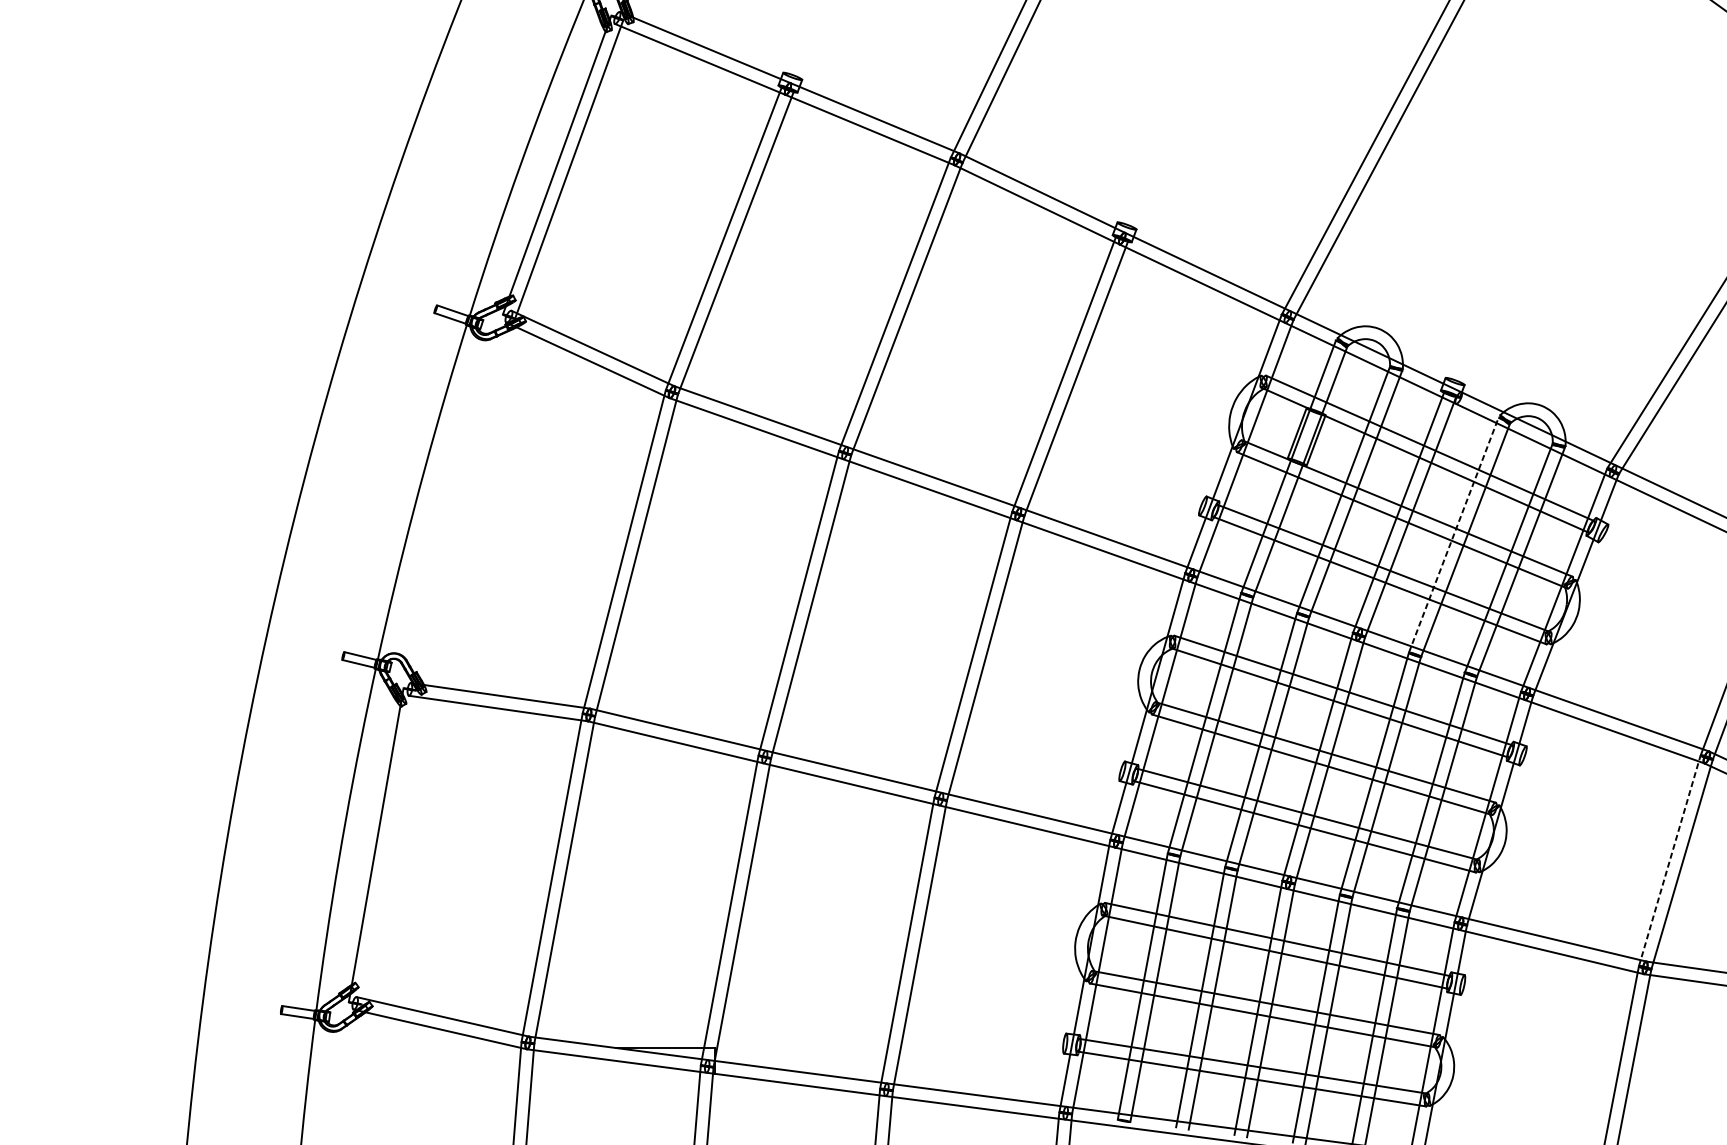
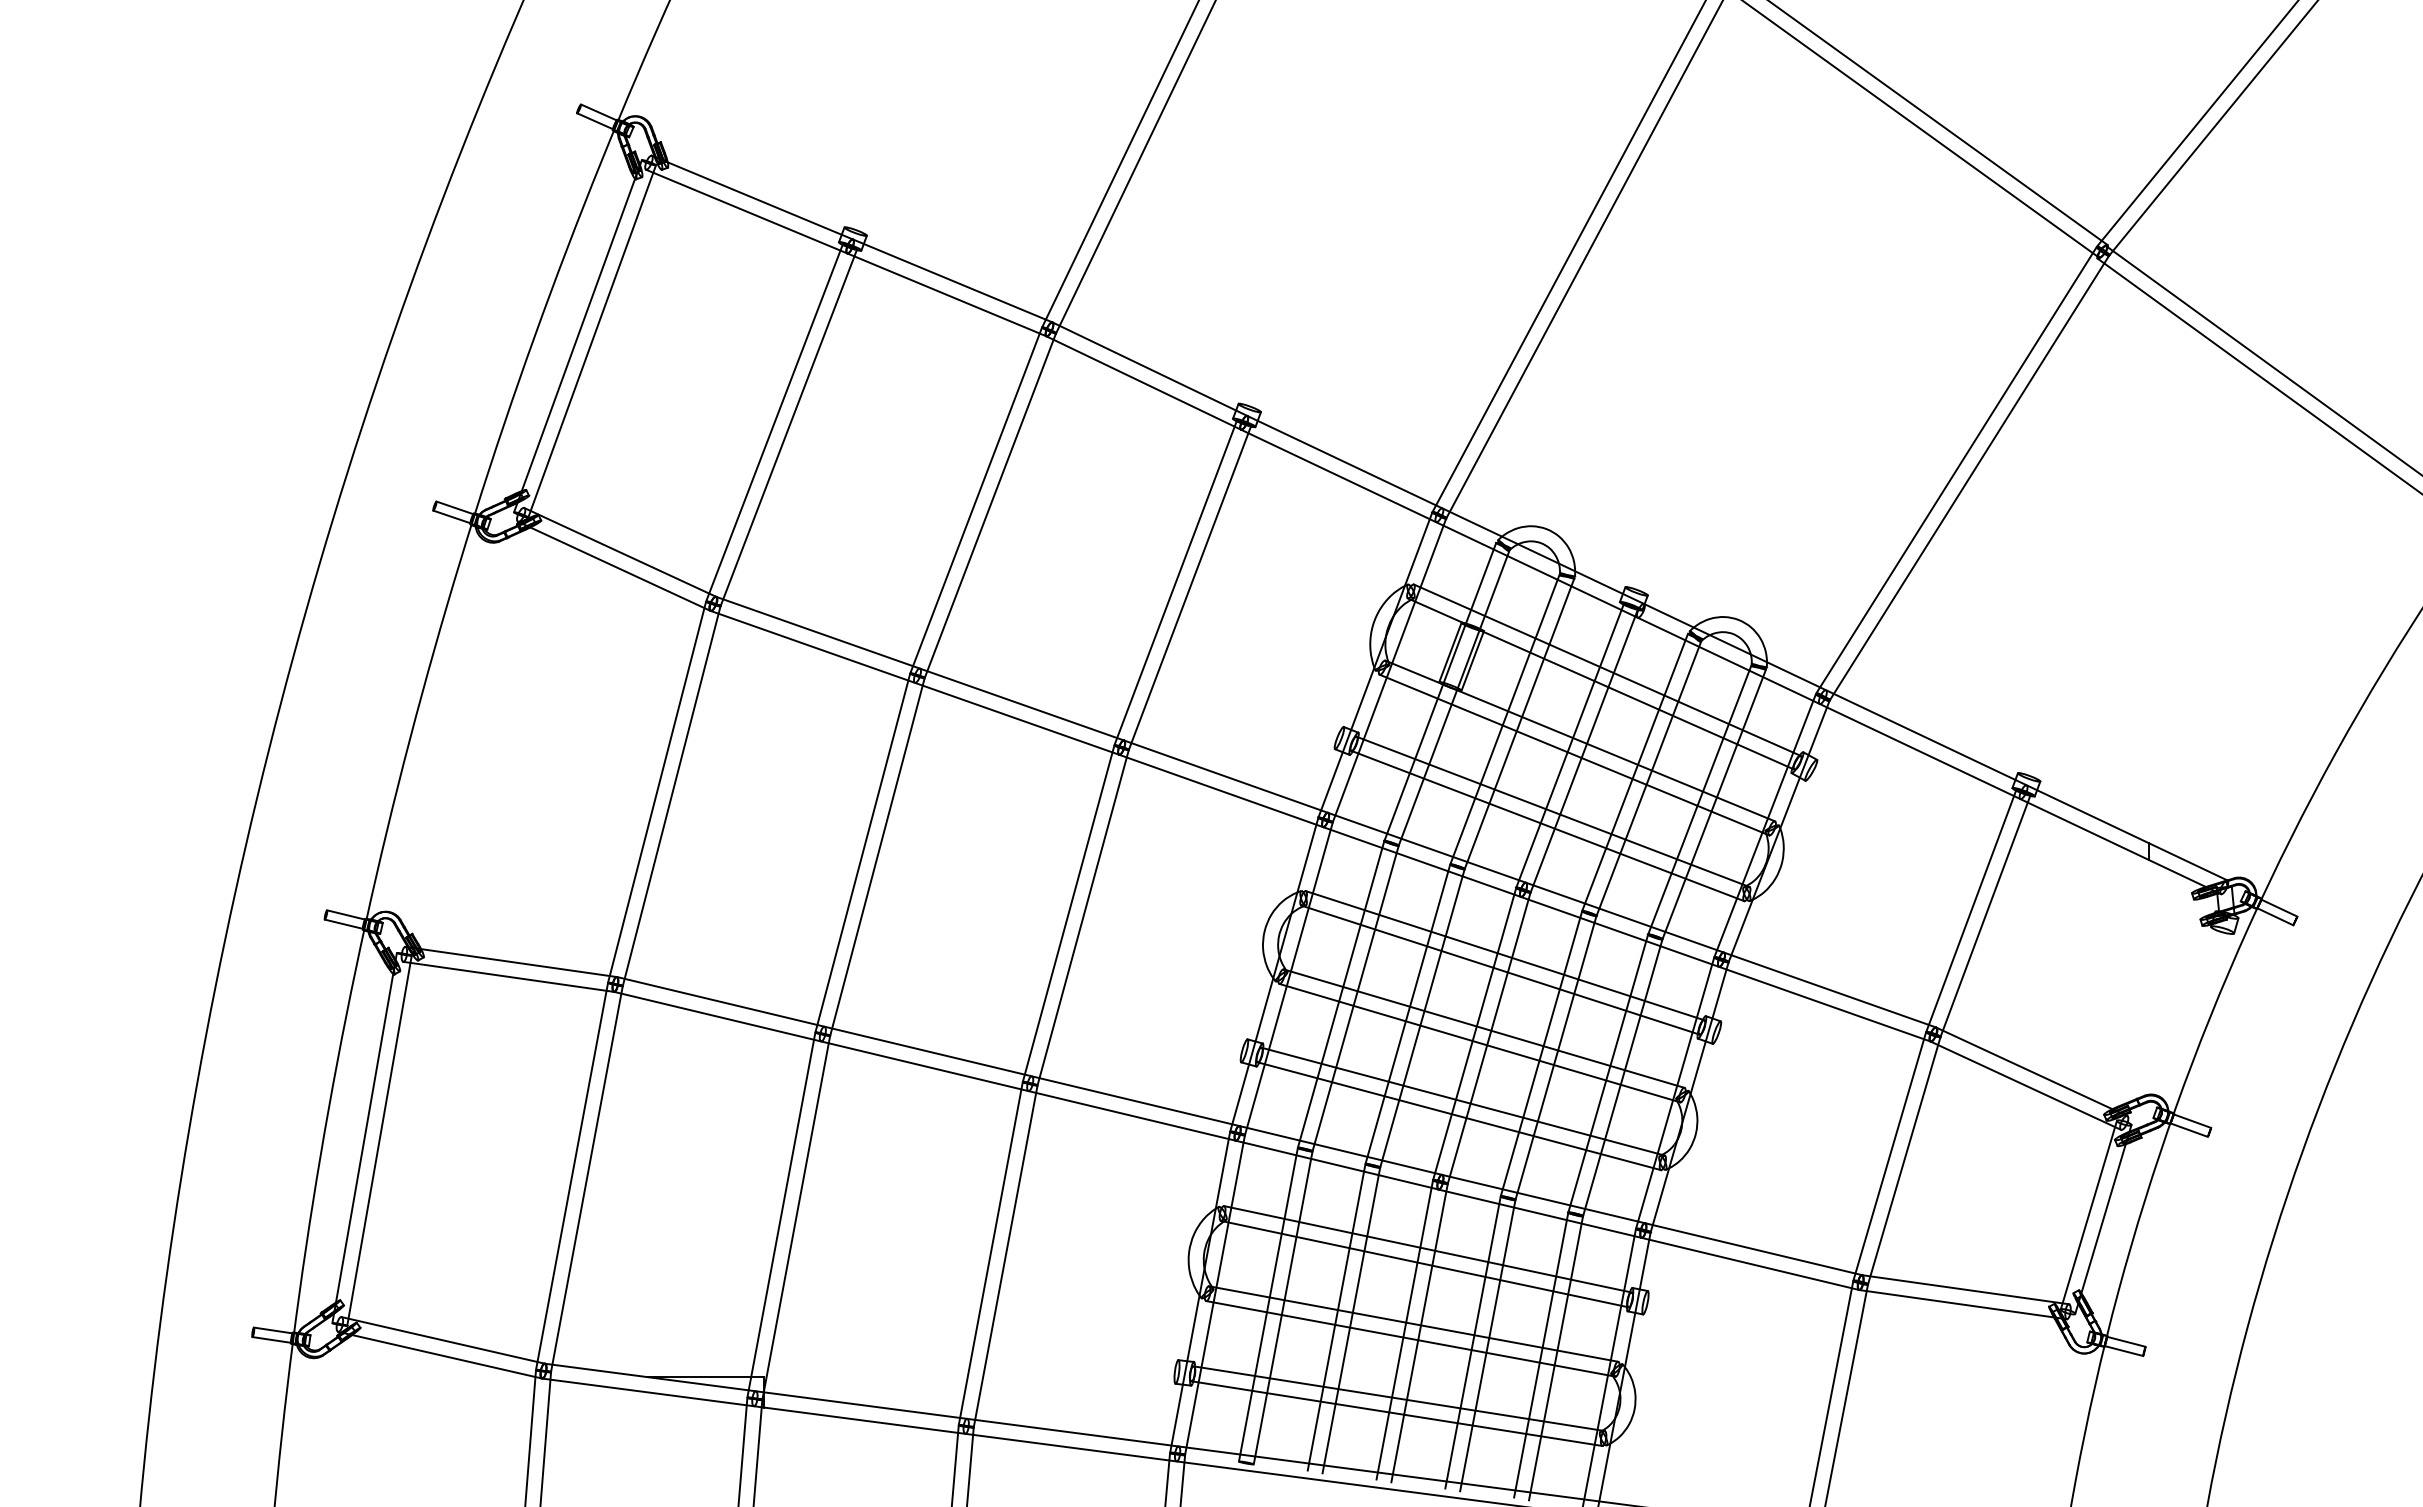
line: (1454, 534) -> (1635, 771), dashed -> solid
line: (388, 847) -> (379, 1140), added
line: (1669, 860) -> (1889, 1155), dashed -> solid

